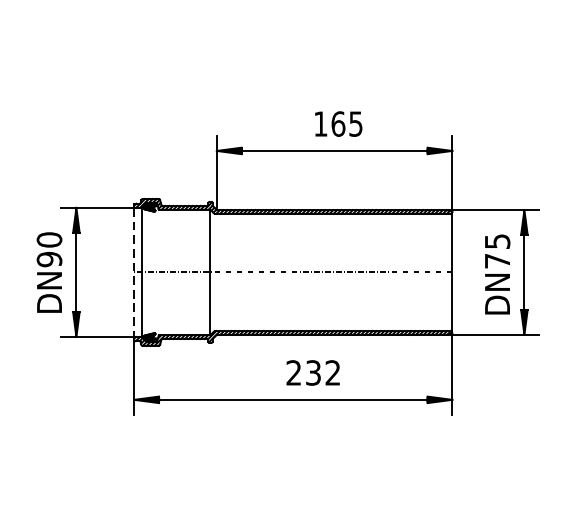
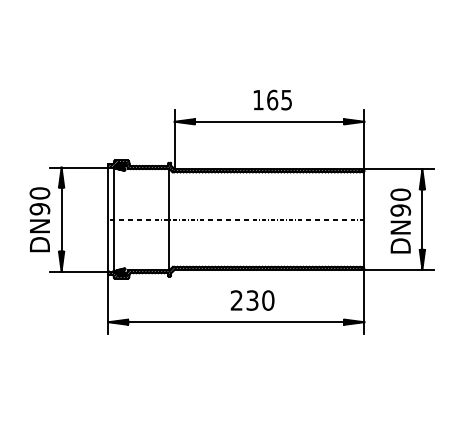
text: (497, 251) -> (400, 202), DN75 -> DN90
line: (134, 273) -> (108, 220), dashed -> solid
text: (333, 372) -> (268, 300), 232 -> 230

